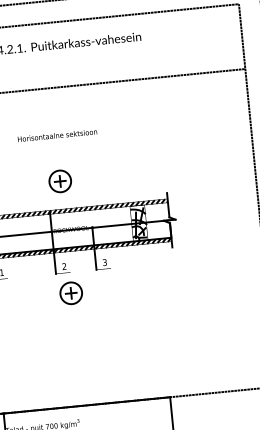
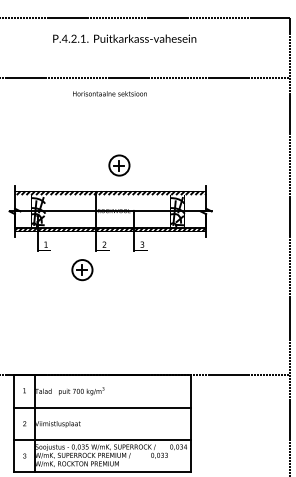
text: (56, 135) -> (109, 93), moved
part: (60, 181) -> (119, 165), moved
part: (71, 293) -> (82, 270), moved

